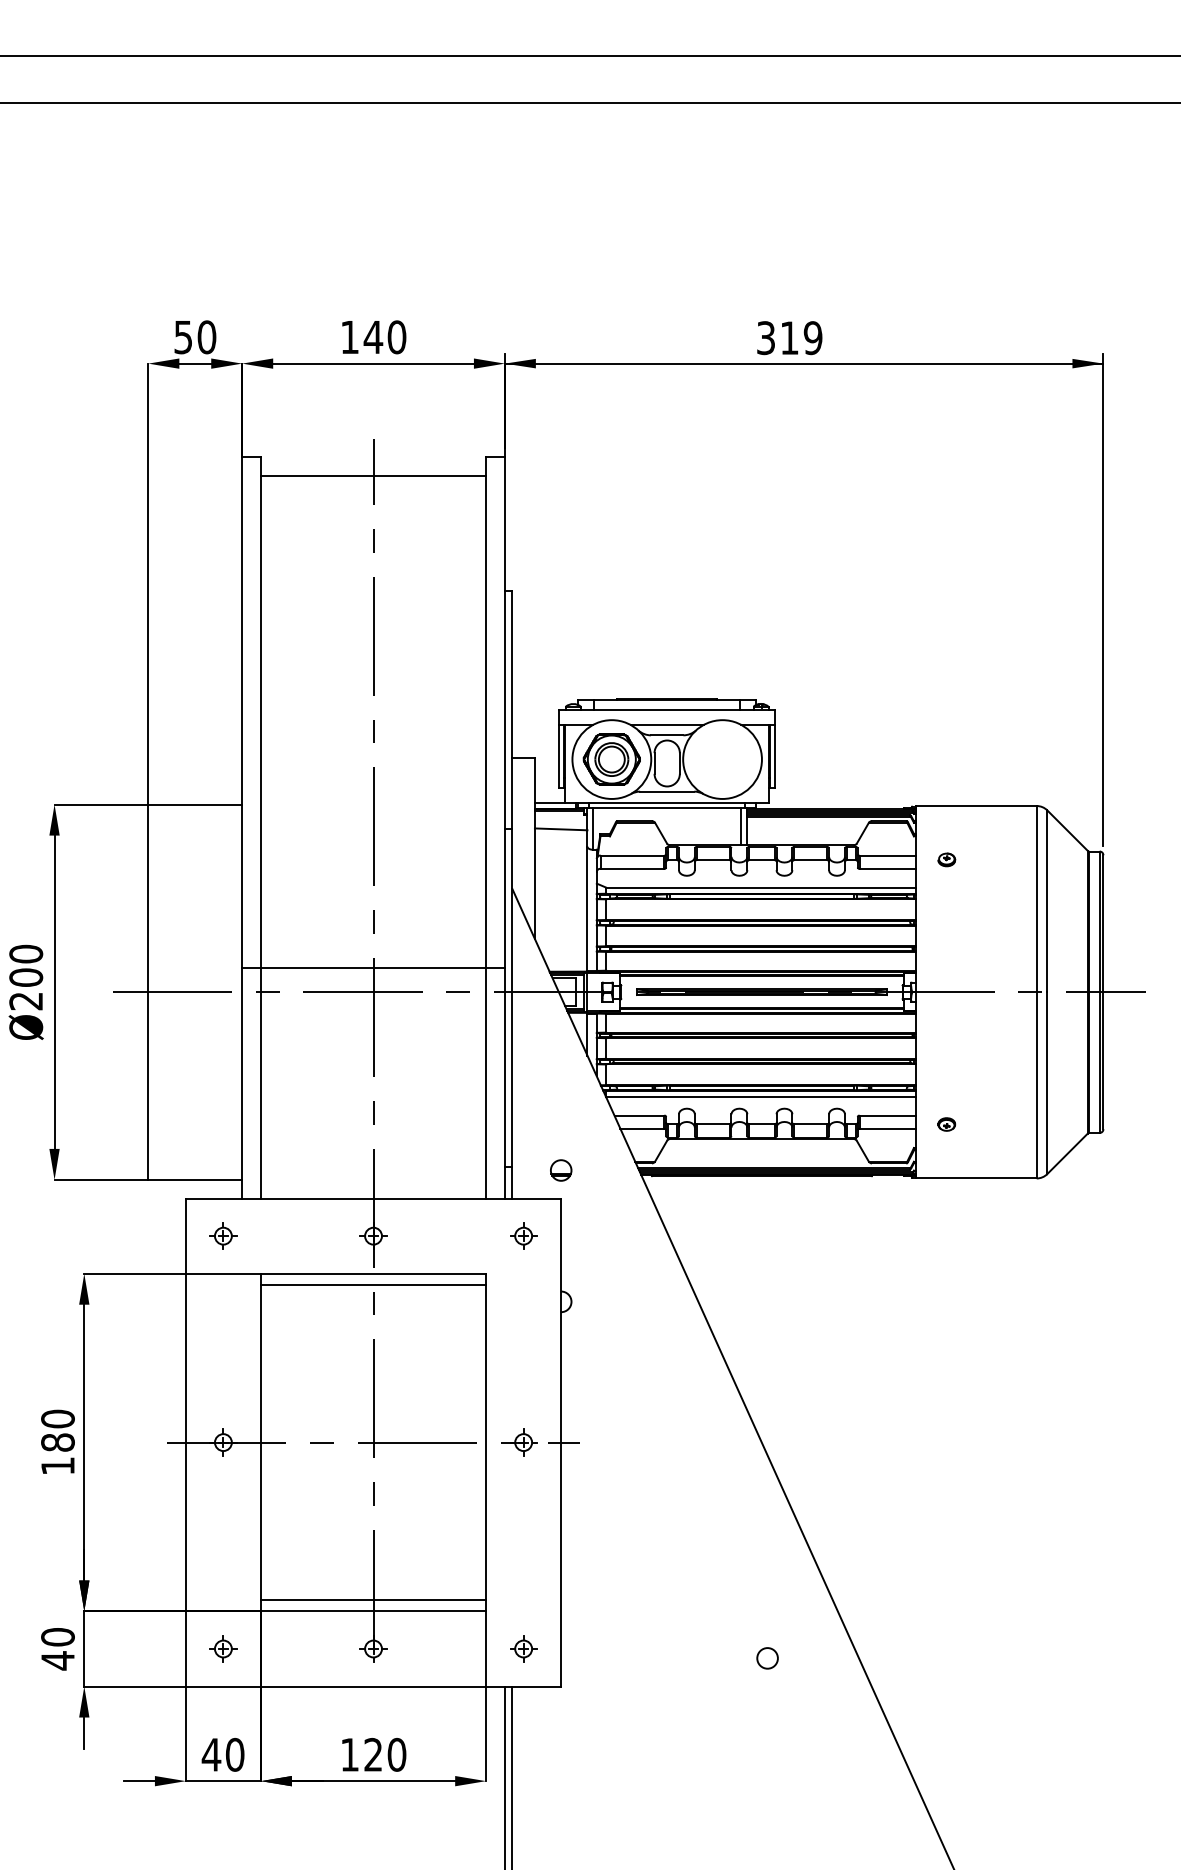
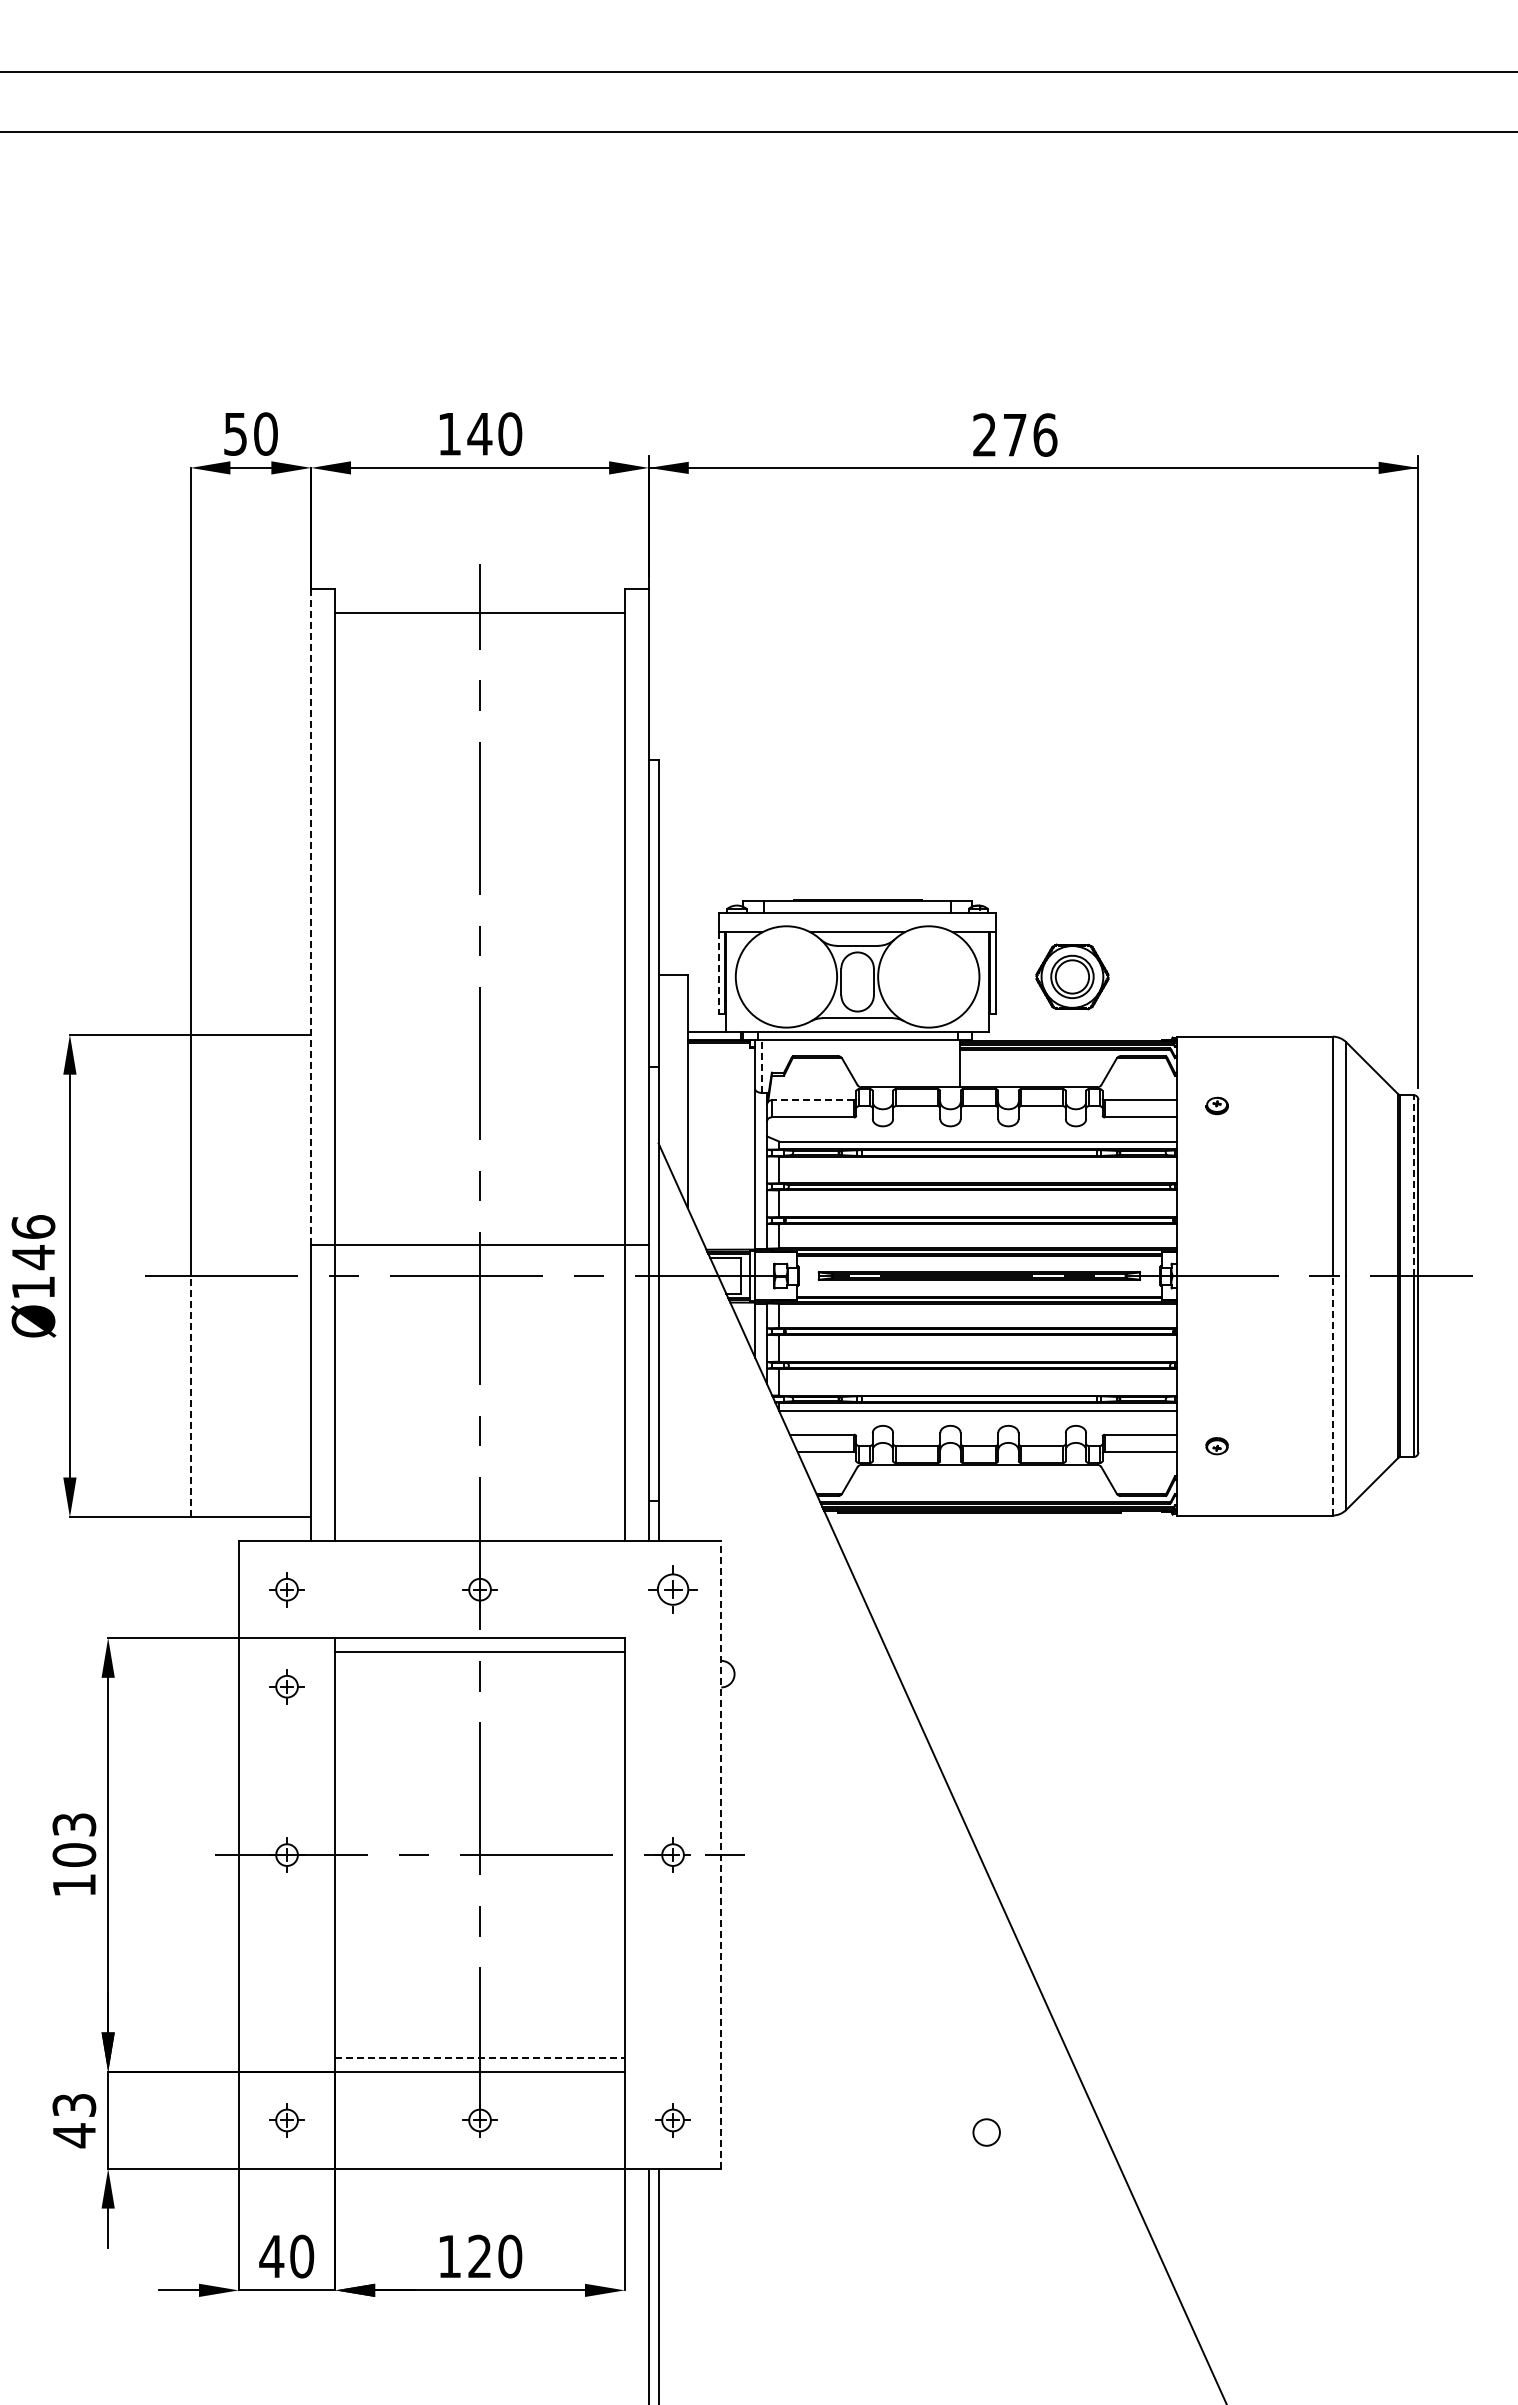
text: (790, 337) -> (1015, 434), 319 -> 276
line: (242, 712) -> (311, 916), solid -> dashed
line: (558, 756) -> (718, 973), solid -> dashed
part: (611, 759) -> (1072, 976), moved
line: (741, 826) -> (952, 1063), removed
line: (561, 829) -> (721, 1066), removed
line: (593, 829) -> (762, 1066), solid -> dashed
line: (632, 855) -> (812, 1100), solid -> dashed
line: (1099, 920) -> (1413, 1184), solid -> dashed
text: (26, 977) -> (33, 1257), Ø200 -> Ø146
line: (148, 1085) -> (190, 1396), solid -> dashed
line: (1036, 1085) -> (1332, 1395), solid -> dashed
part: (561, 1170) -> (721, 1505), removed
part: (523, 1236) -> (672, 1589), size x1.4
part: (222, 1311) -> (286, 1686), added
text: (58, 1430) -> (74, 1839), 180 -> 103
line: (561, 1442) -> (721, 1855), solid -> dashed
line: (373, 1600) -> (480, 2057), solid -> dashed
text: (58, 1637) -> (74, 2105), 40 -> 43

